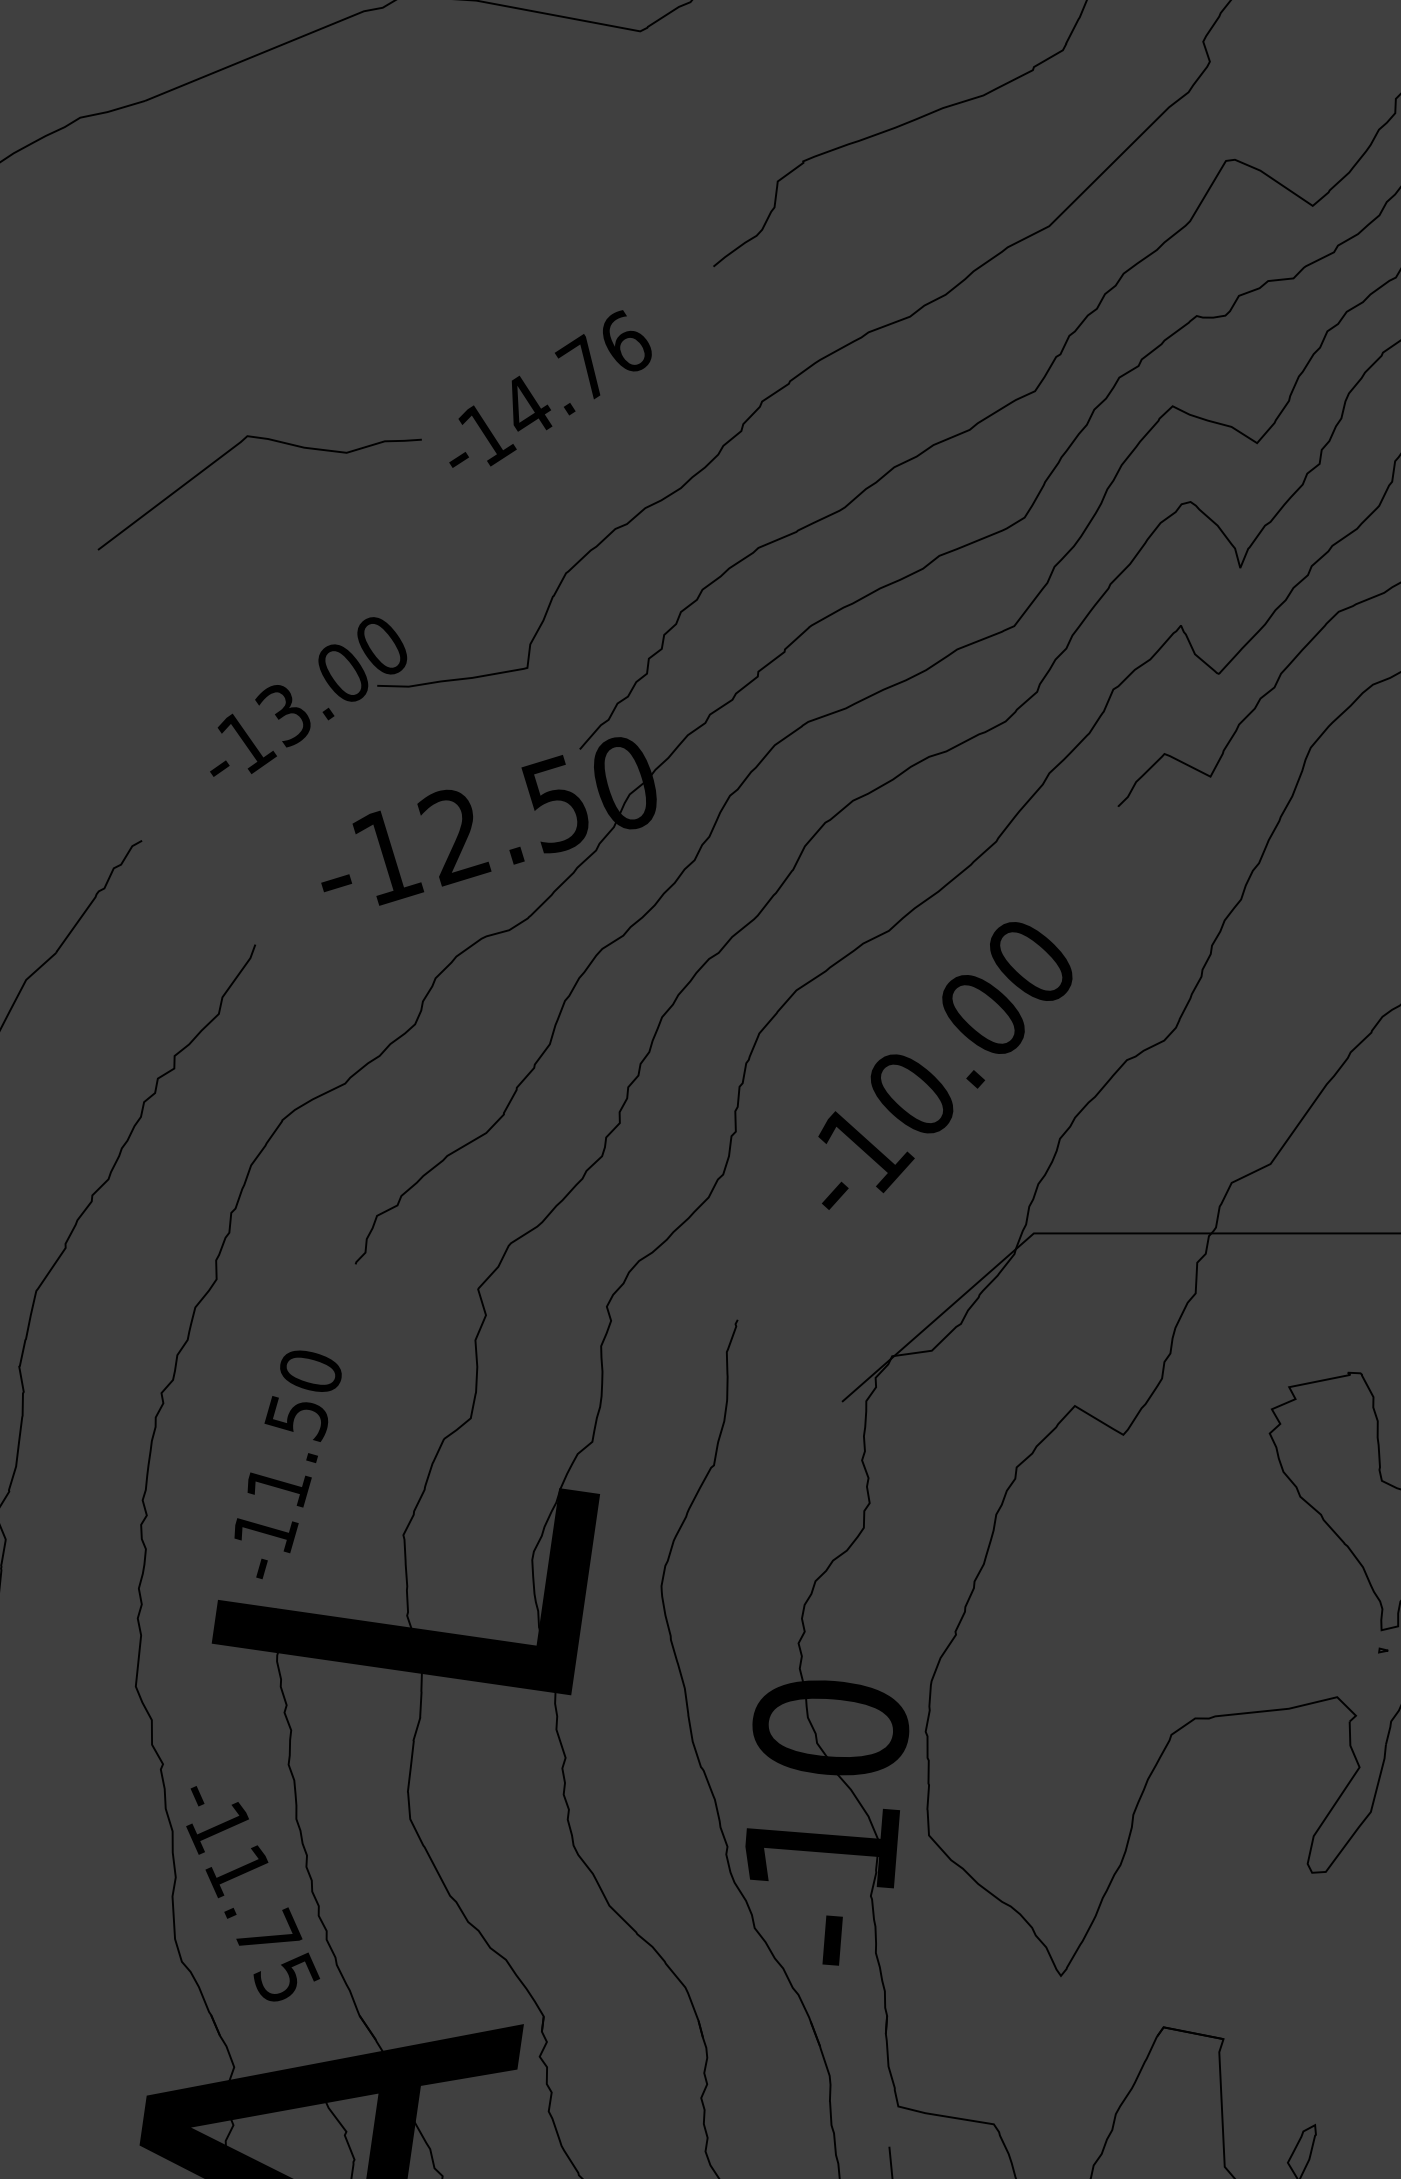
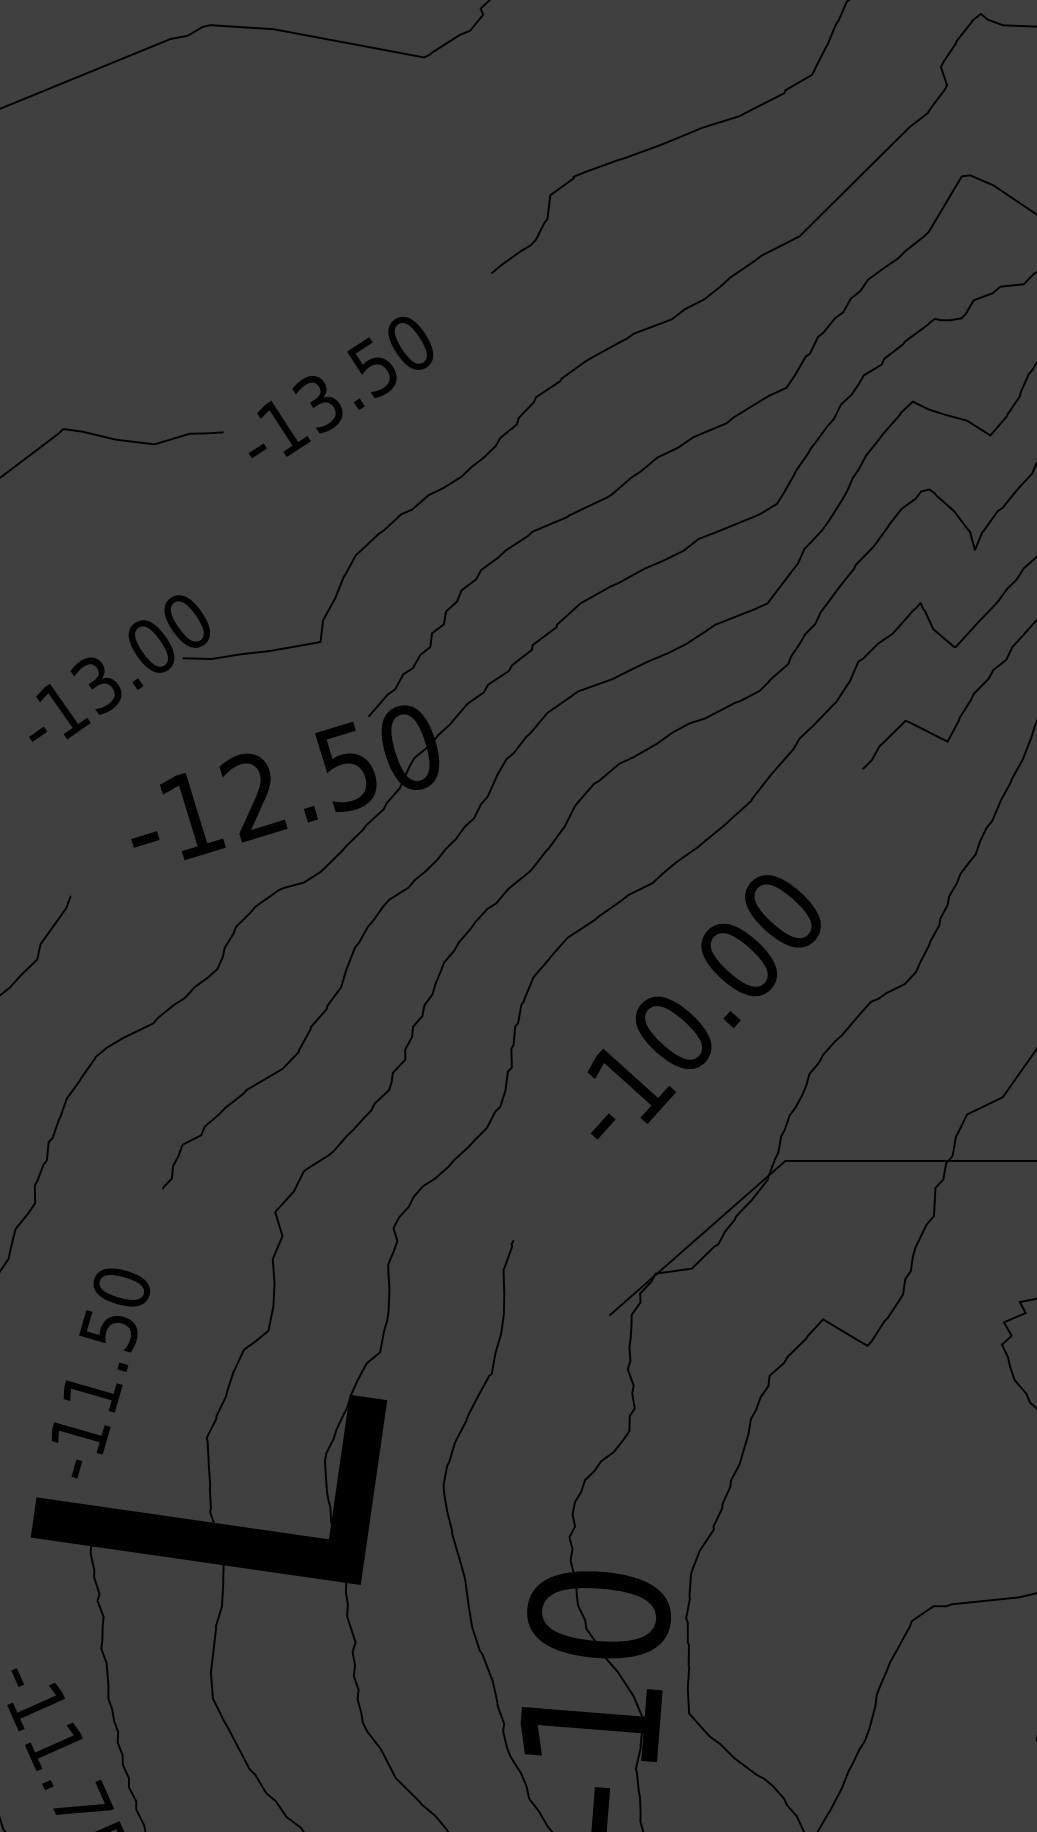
text: (574, 375) -> (363, 373), -14.76 -> -13.50

